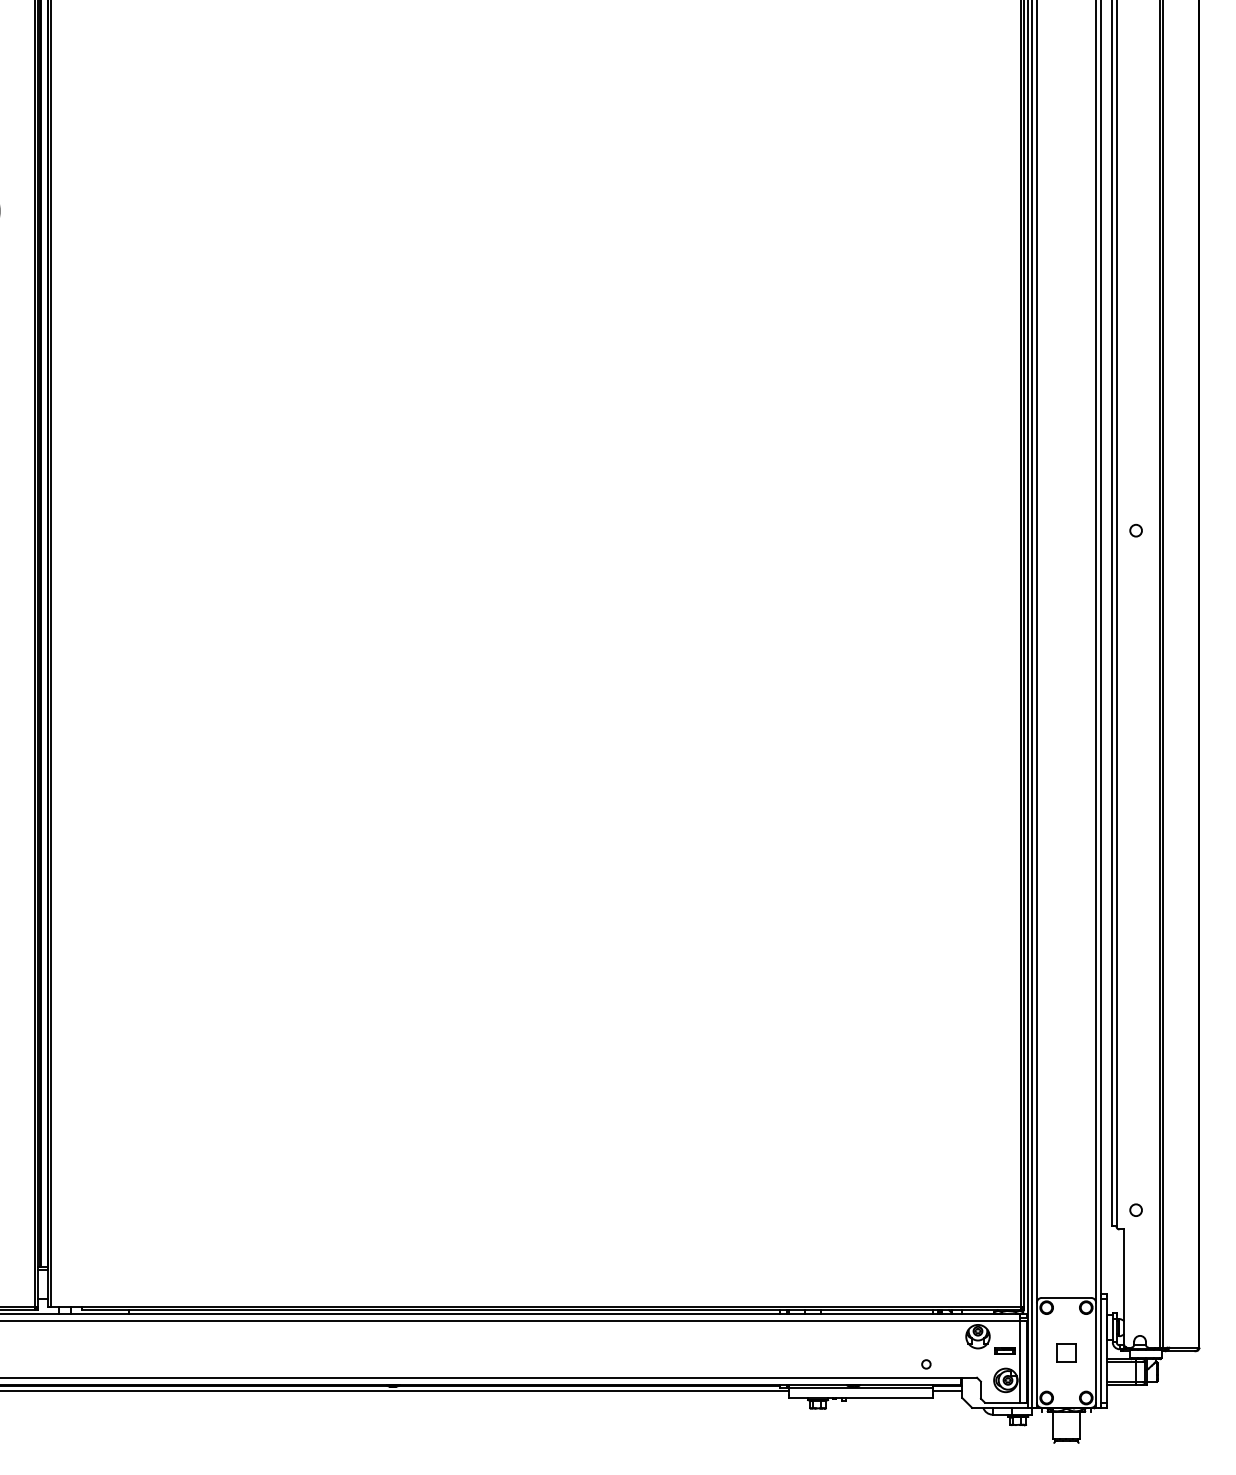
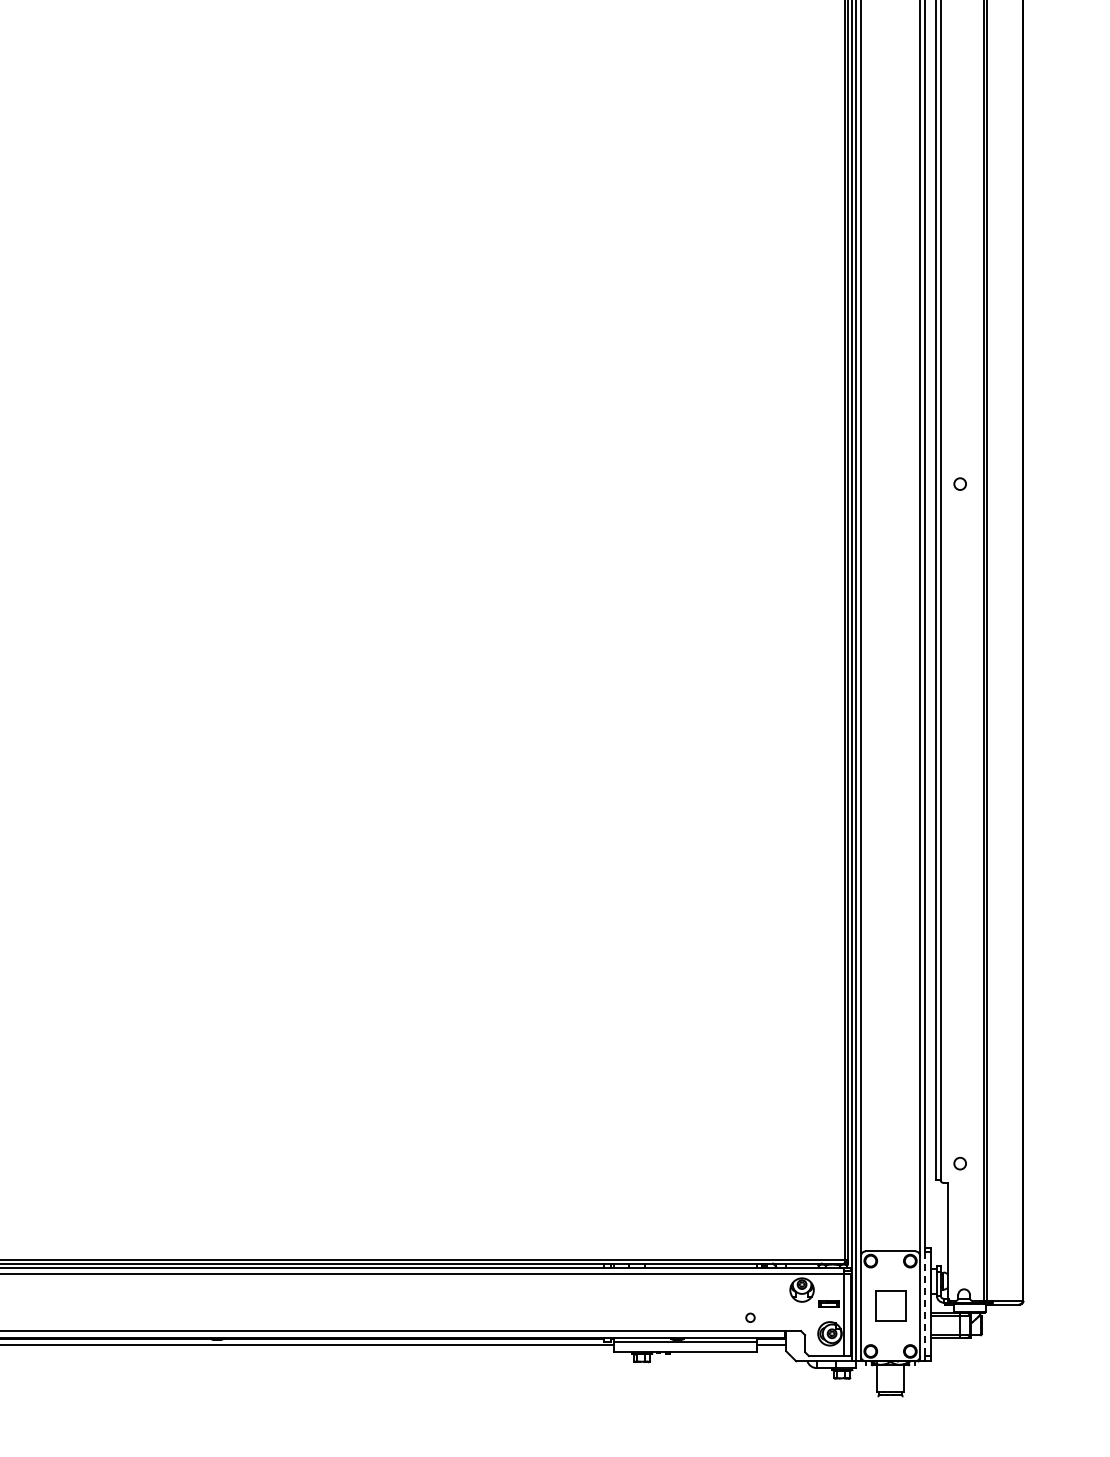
line: (1100, 1350) -> (924, 1303), solid -> dashed
part: (1066, 1352) -> (890, 1305), size x1.6

